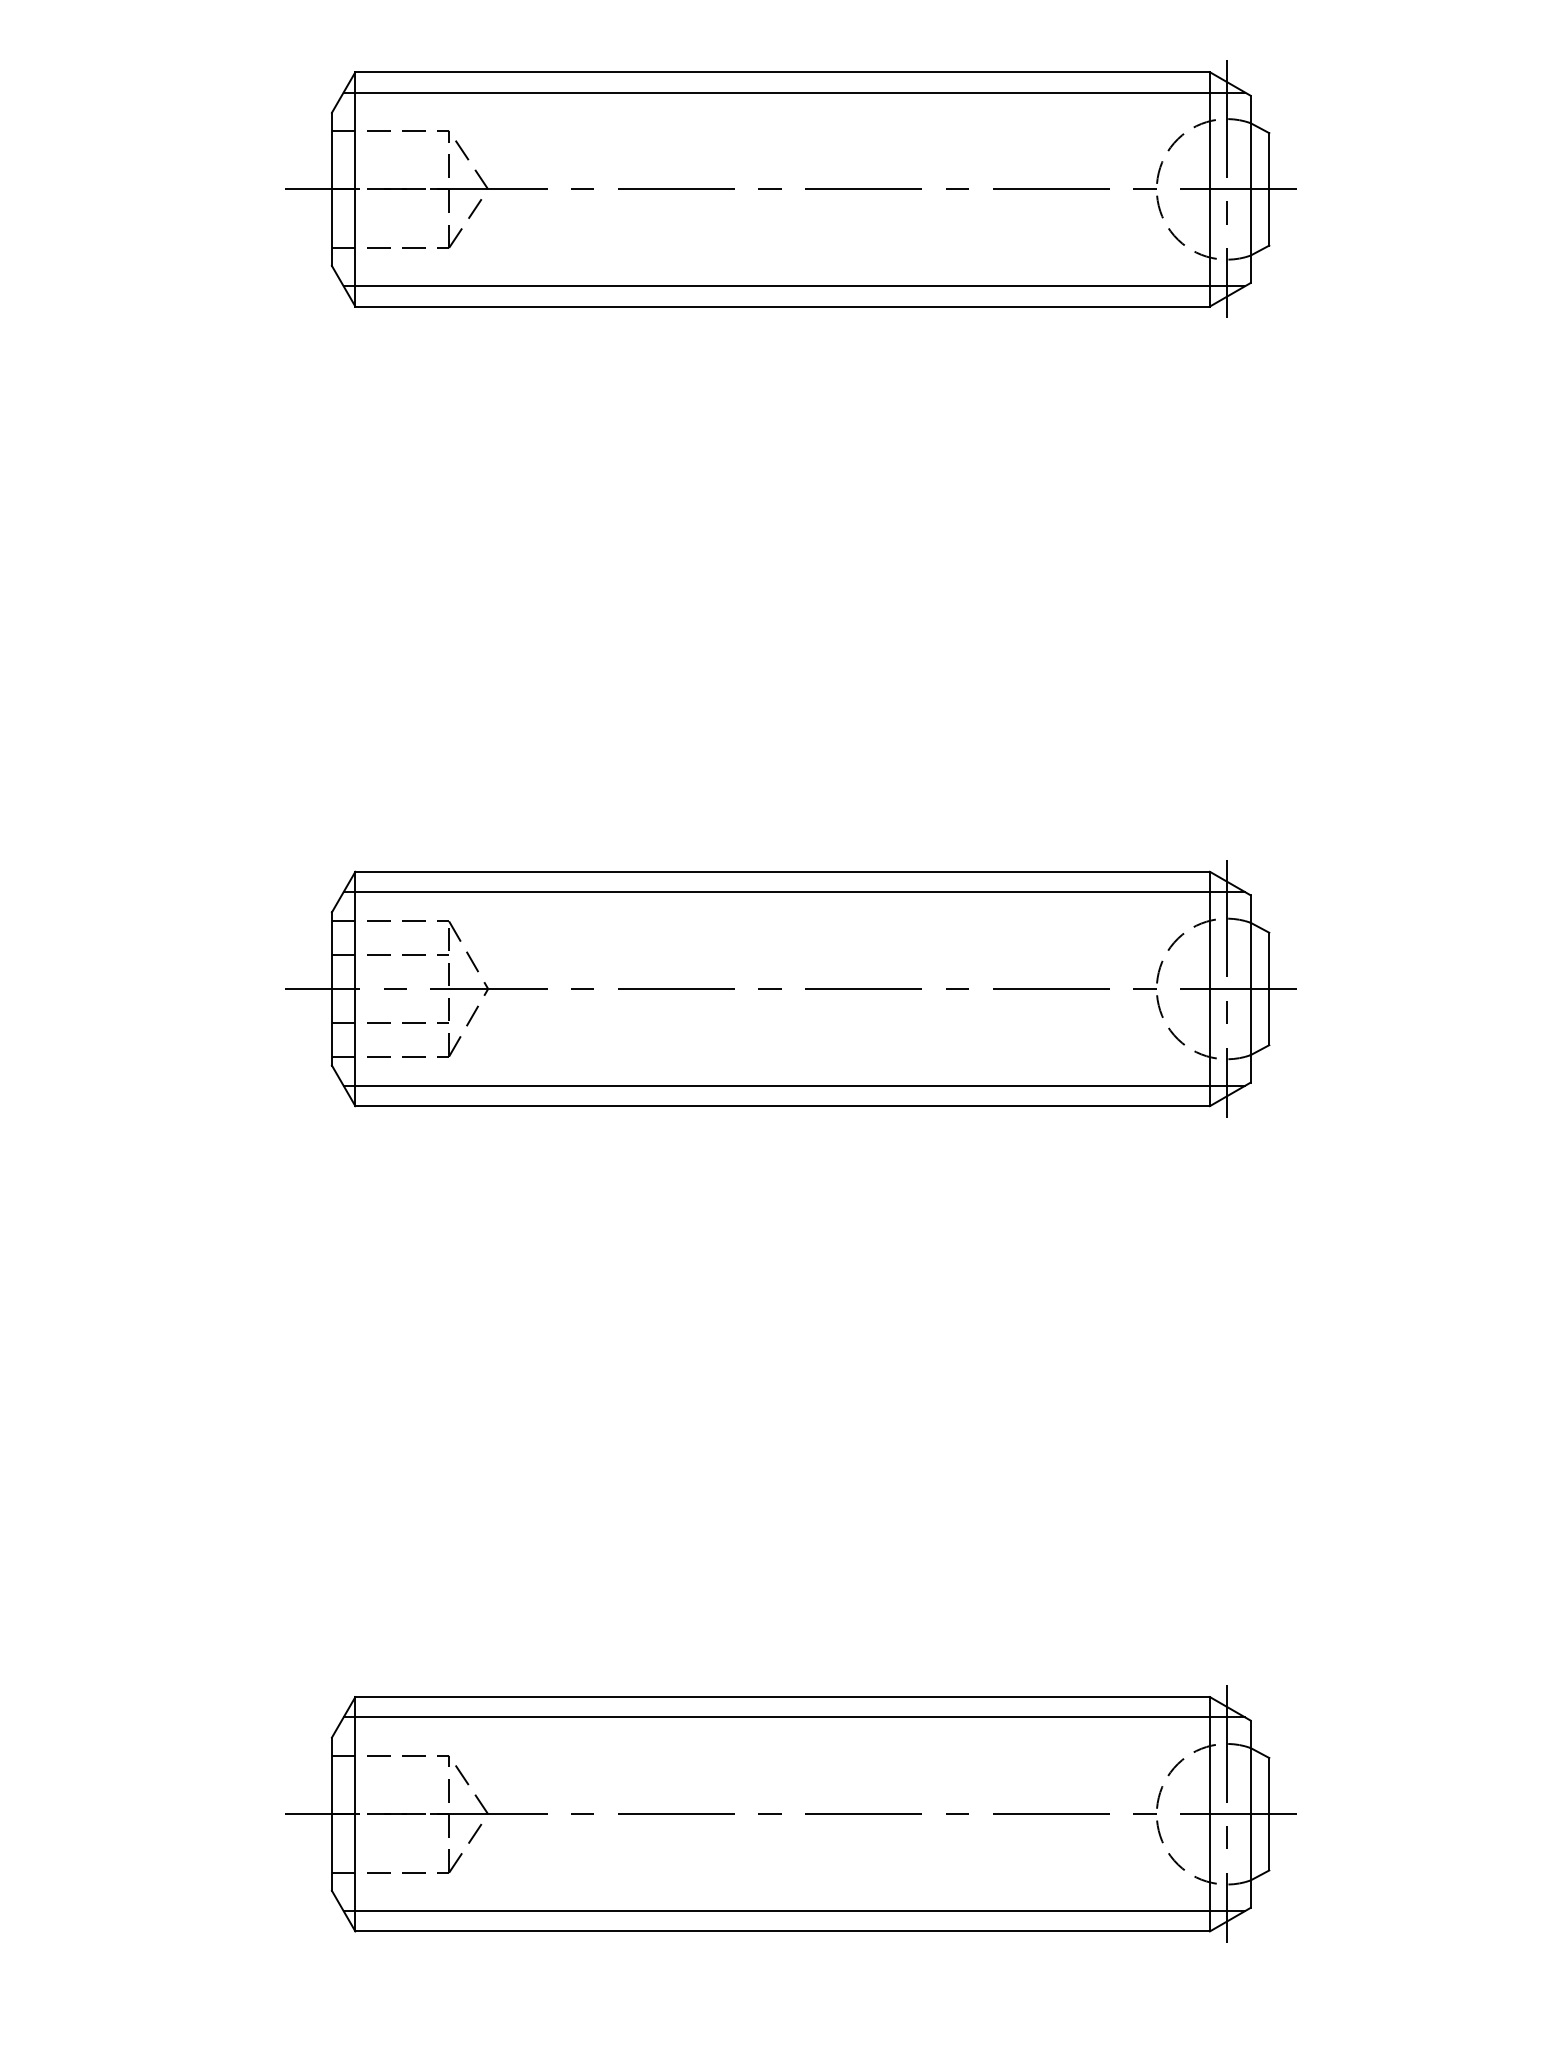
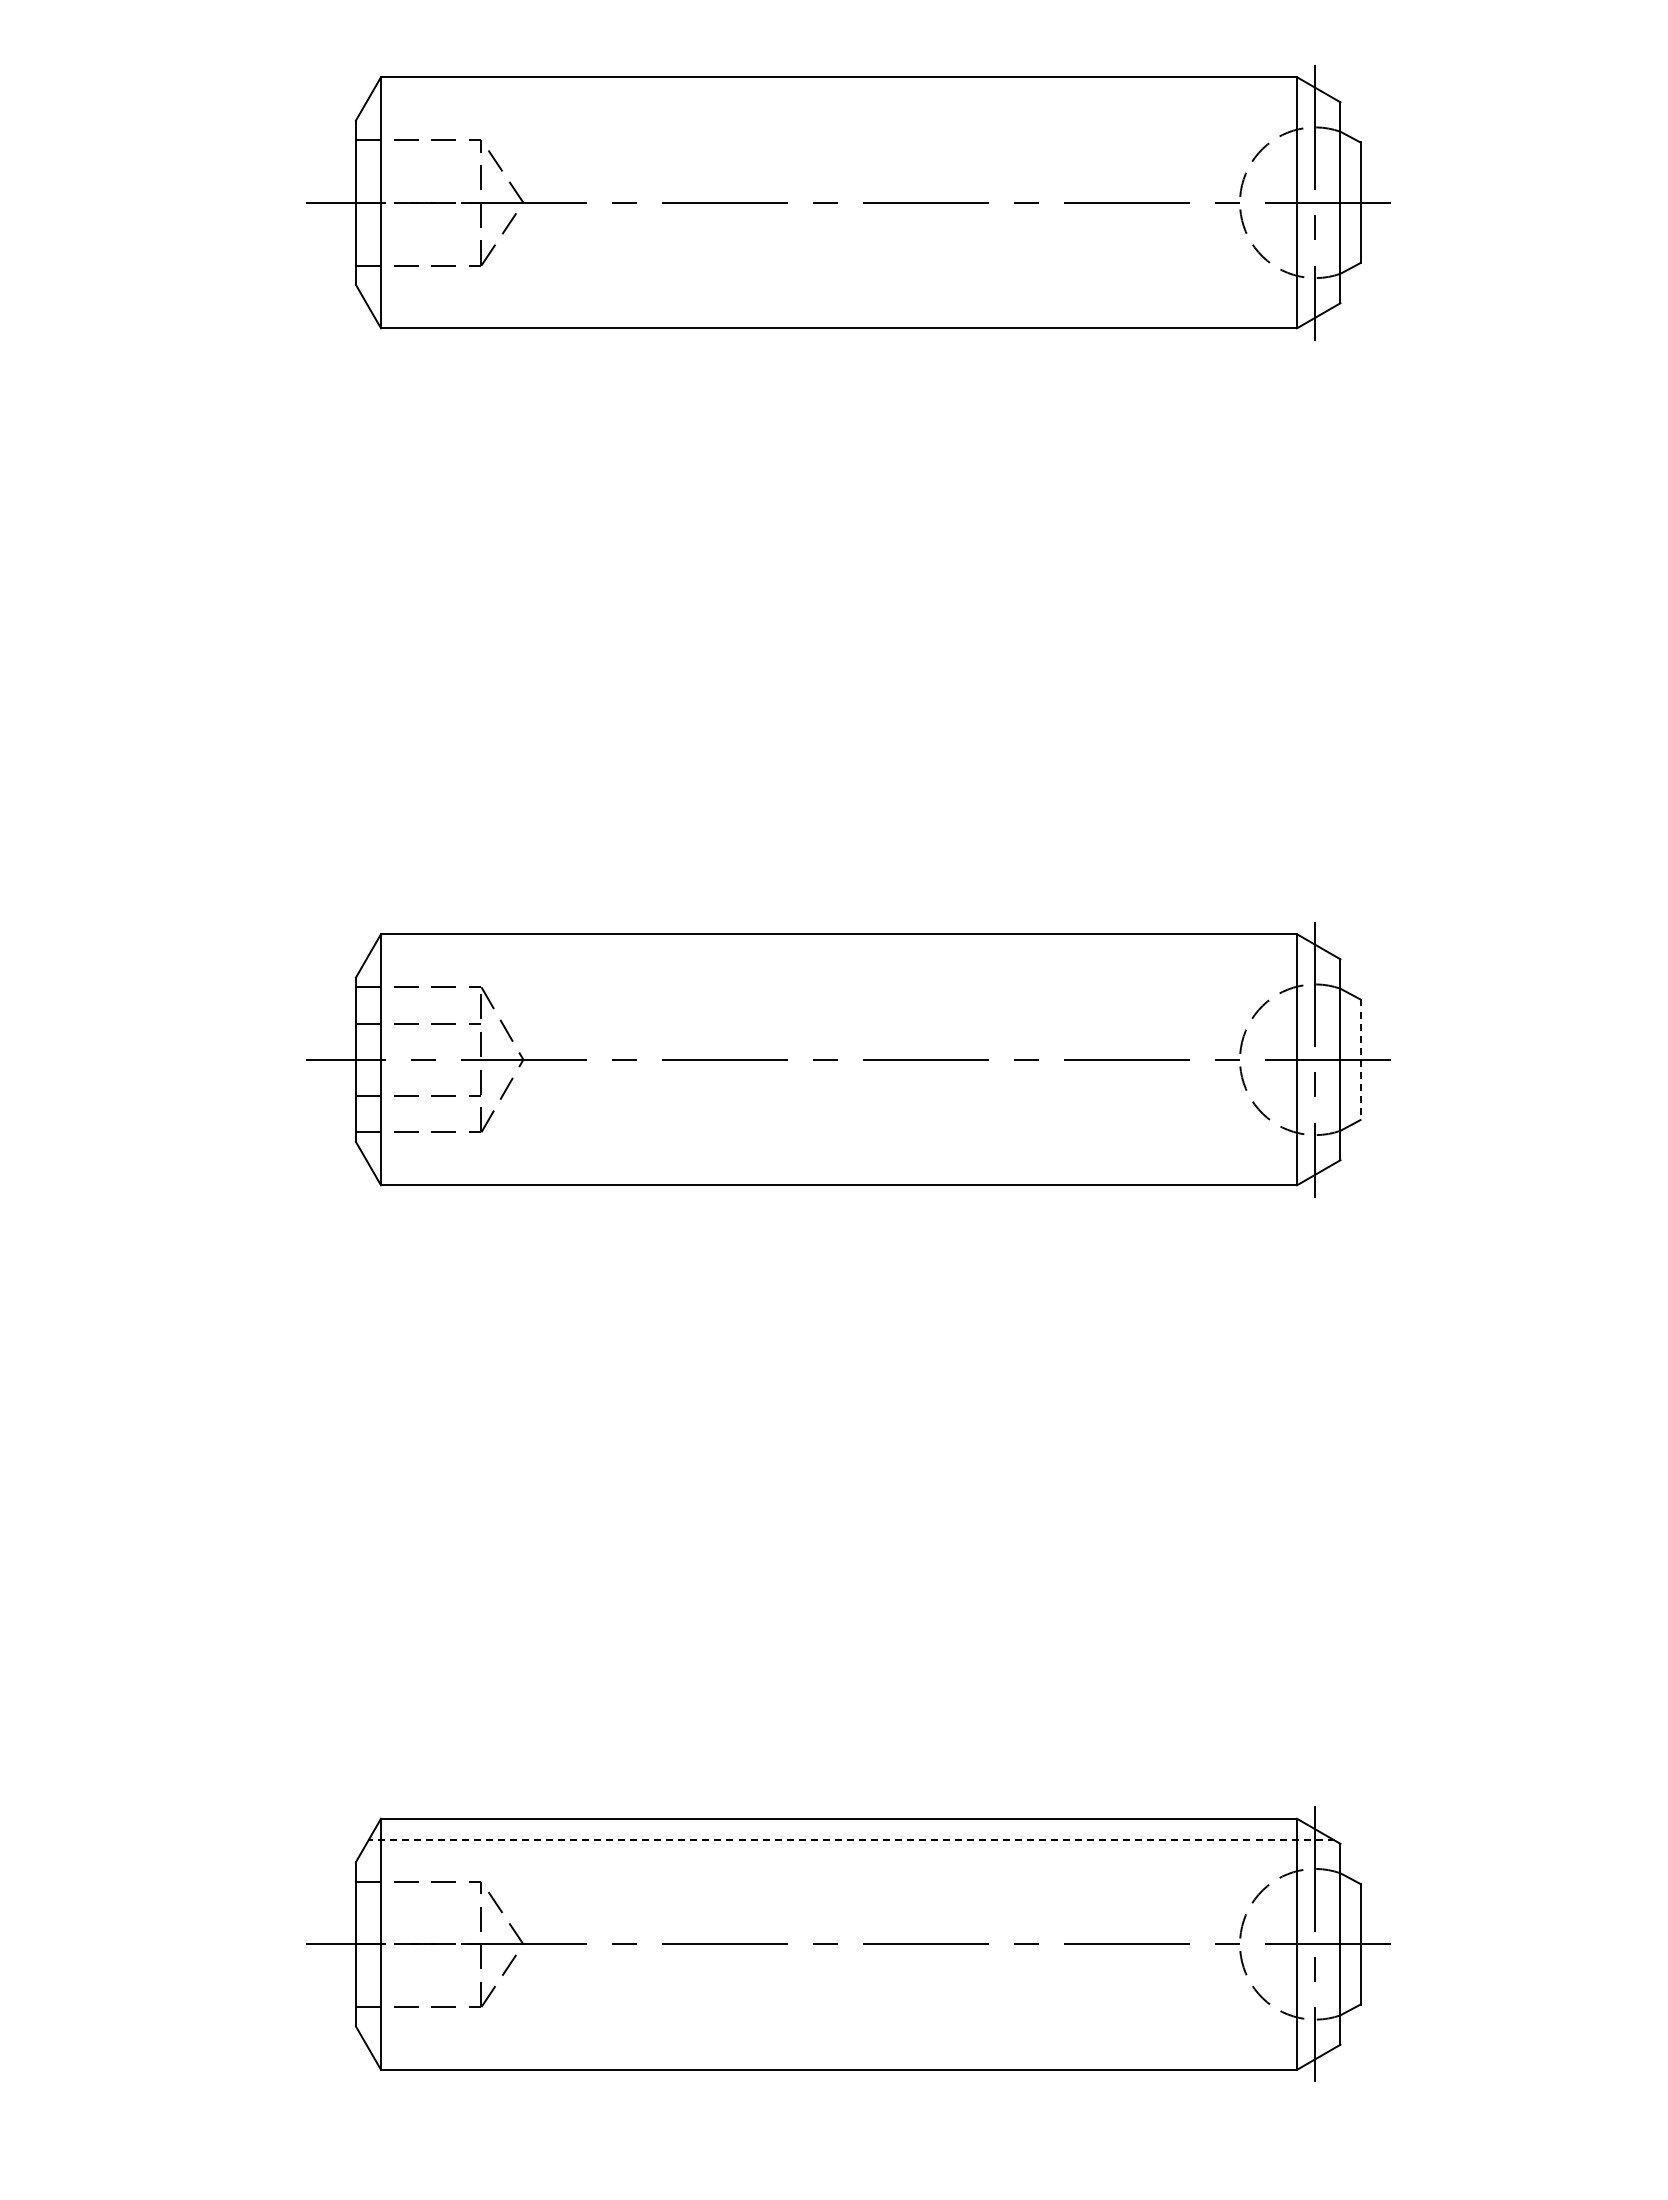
line: (794, 92) -> (851, 98), removed
line: (794, 286) -> (851, 306), removed
line: (794, 891) -> (851, 955), removed
line: (1269, 989) -> (1360, 1060), solid -> dashed
line: (794, 1085) -> (851, 1163), removed
line: (794, 1717) -> (851, 1840), solid -> dashed
line: (794, 1911) -> (851, 2048), removed

